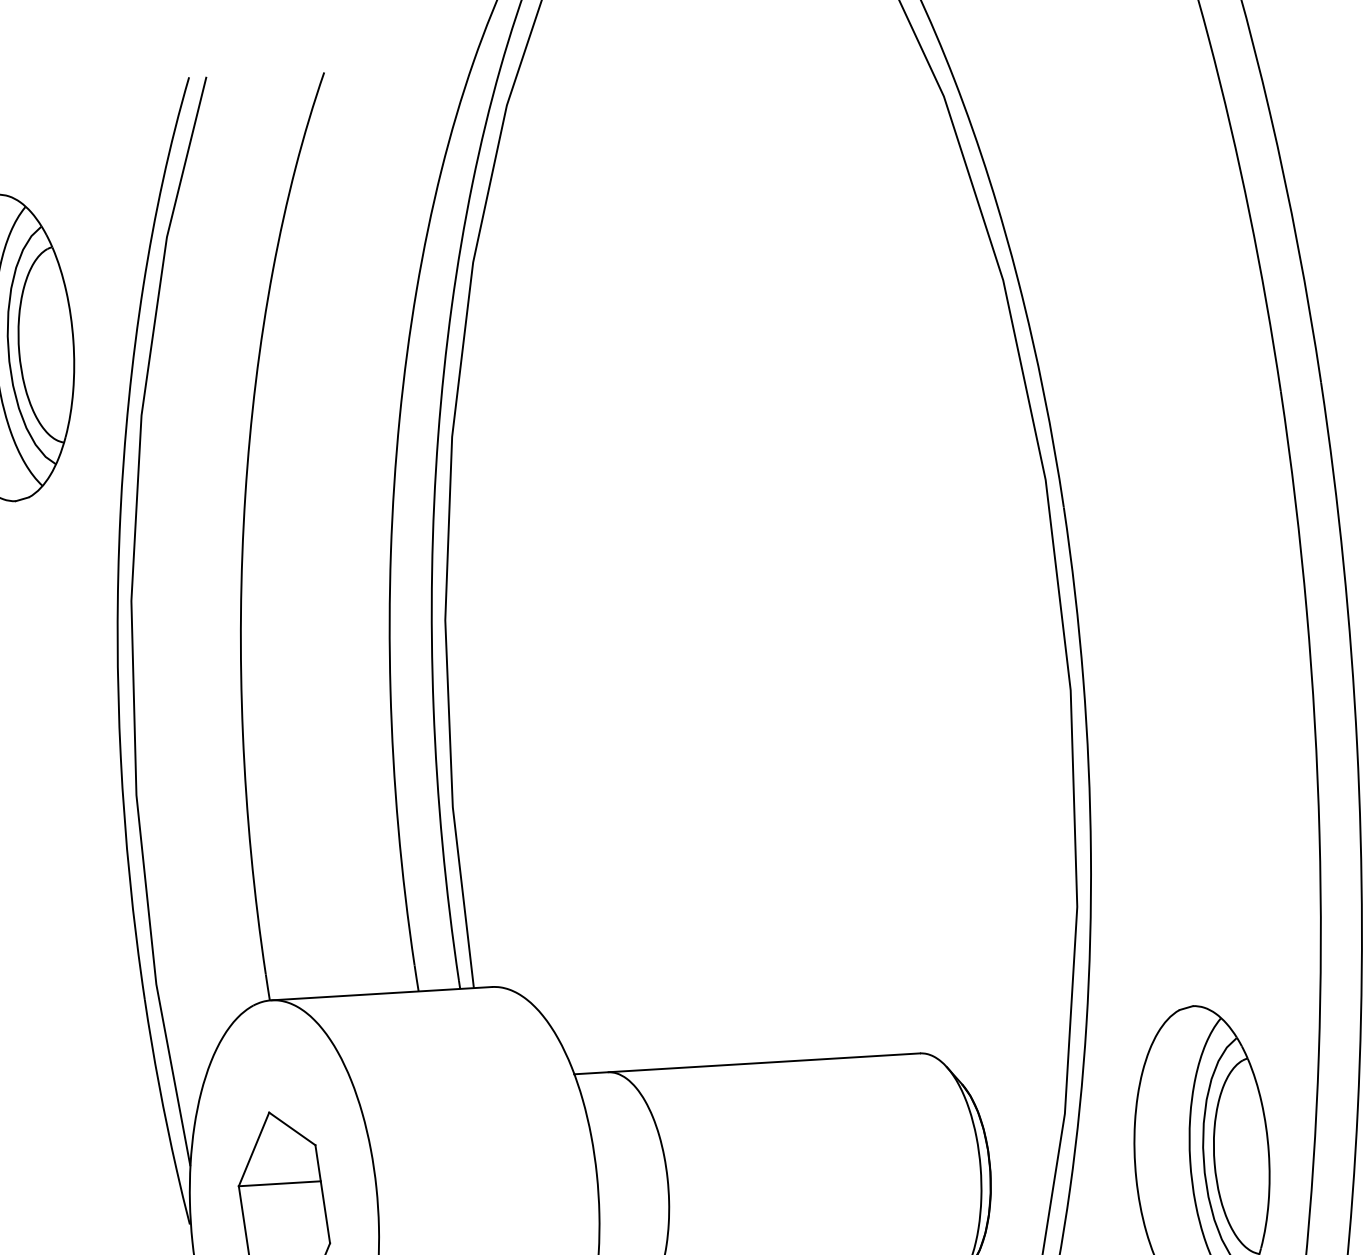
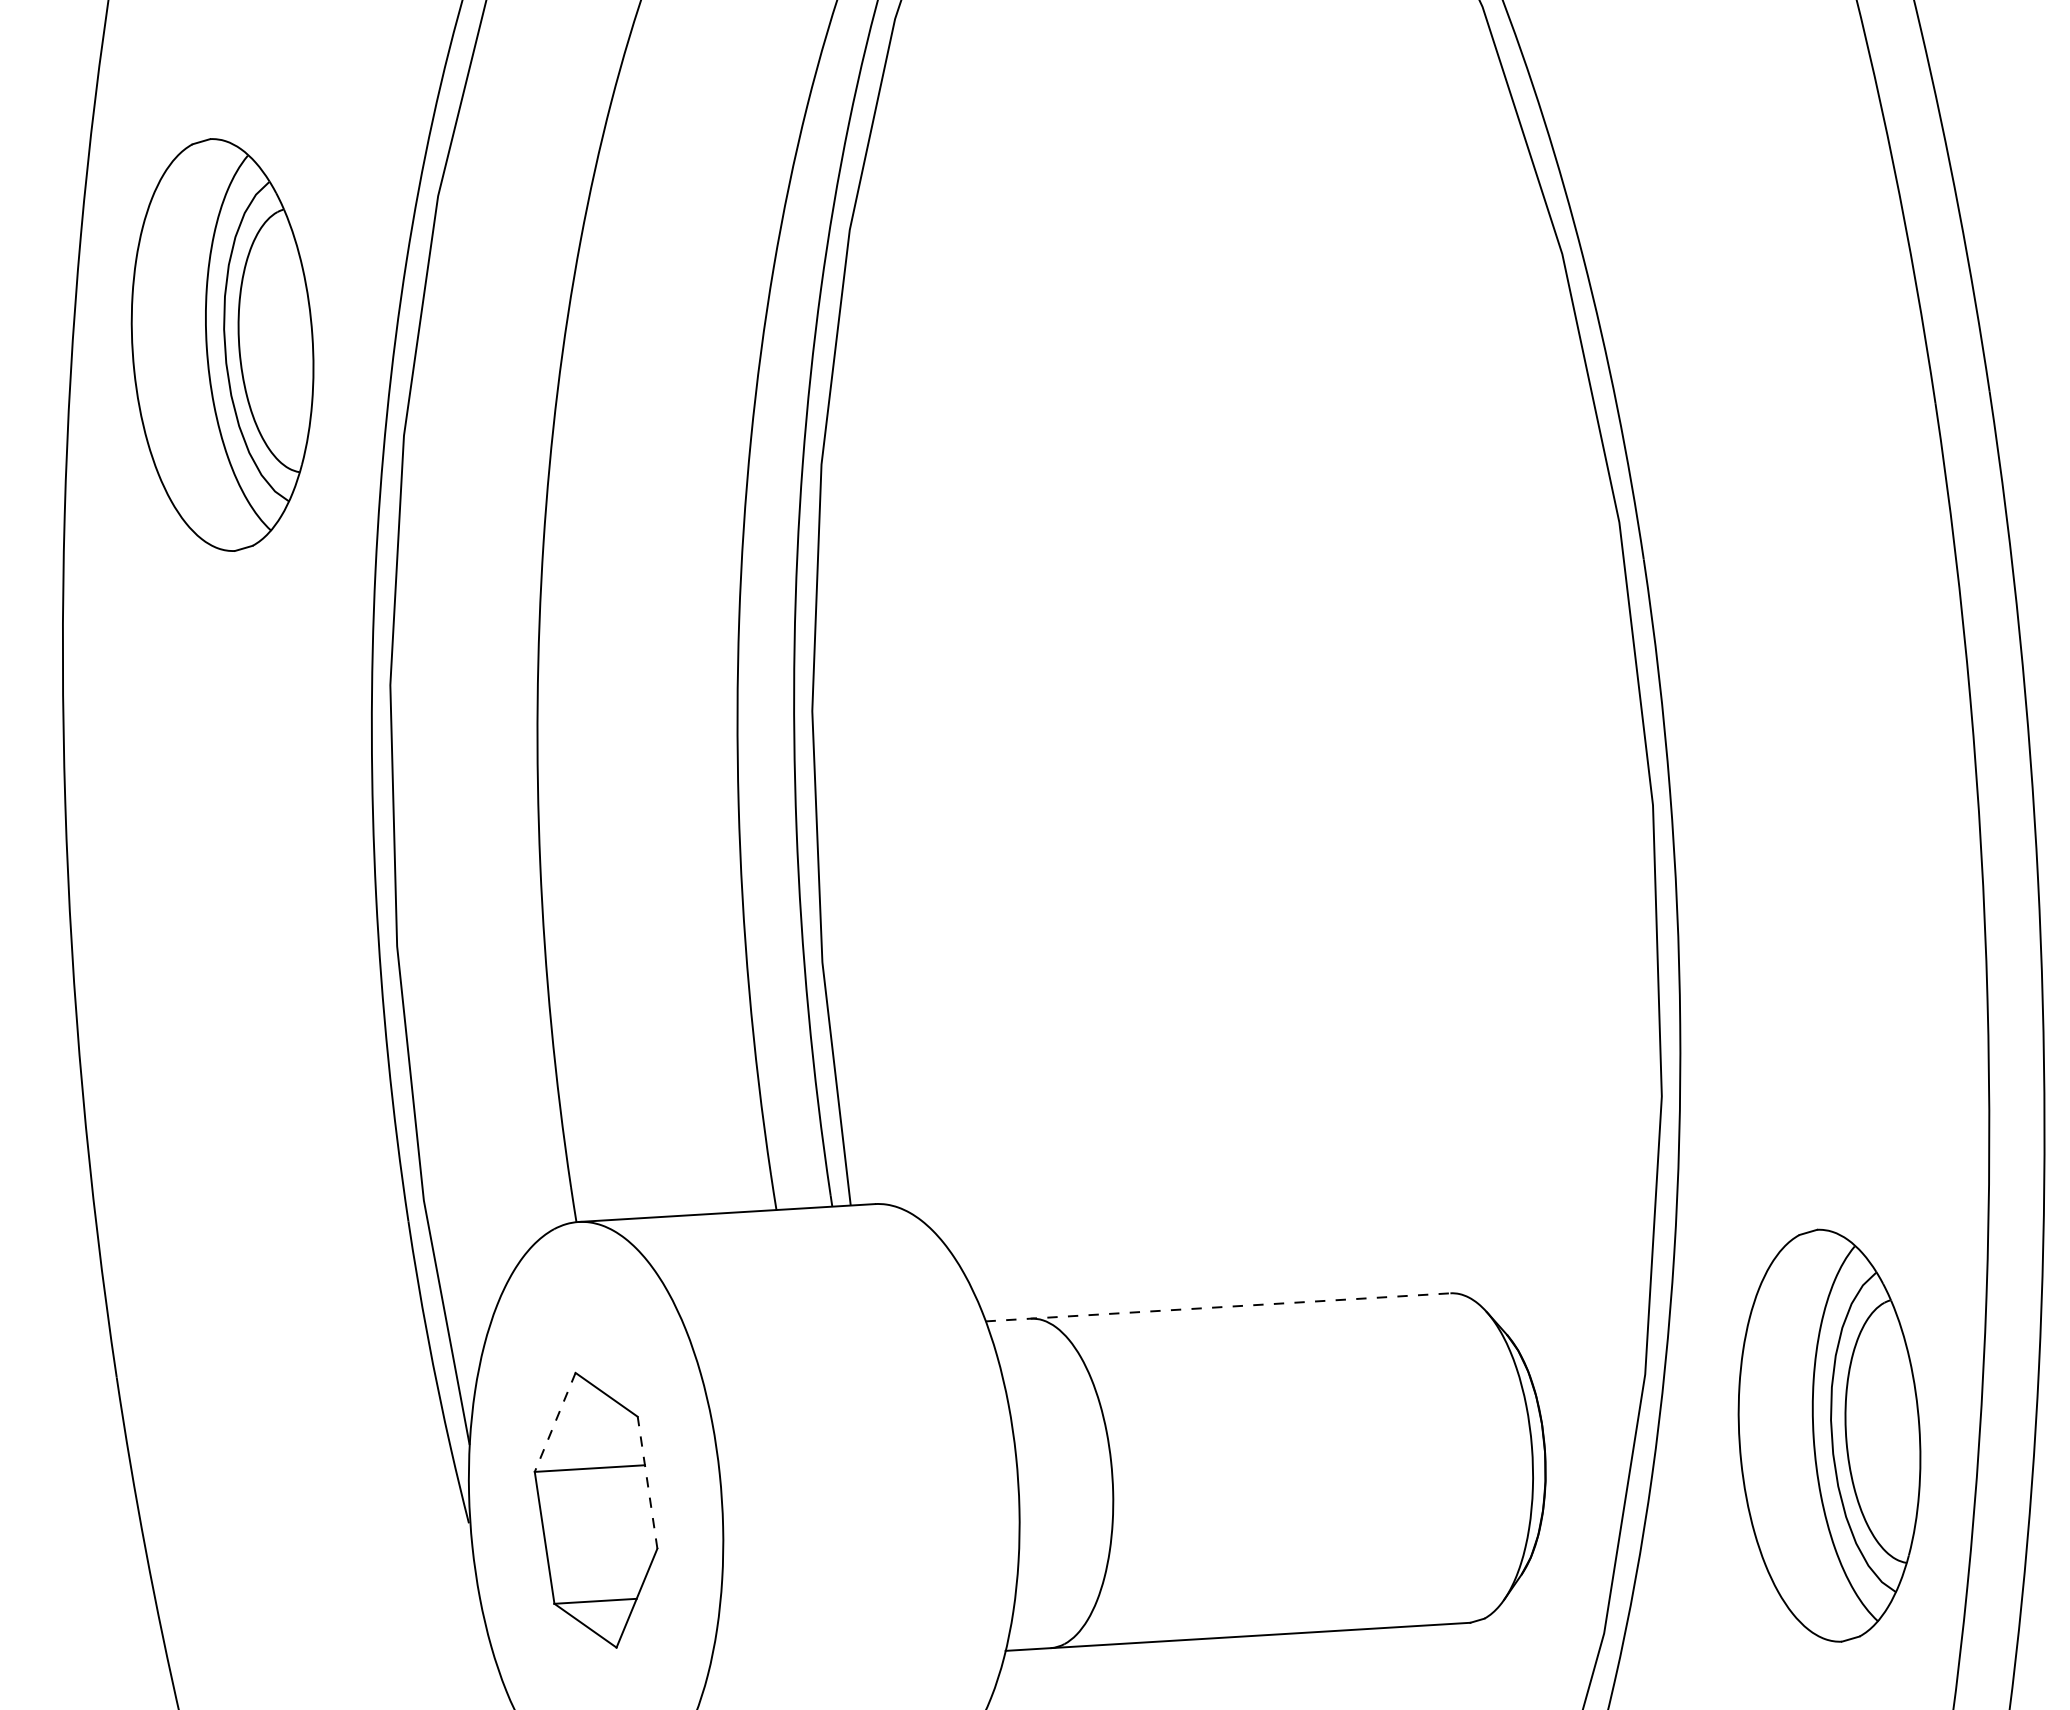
line: (747, 1063) -> (1218, 1307), solid -> dashed
line: (254, 1149) -> (555, 1422), solid -> dashed
line: (322, 1194) -> (647, 1482), solid -> dashed

